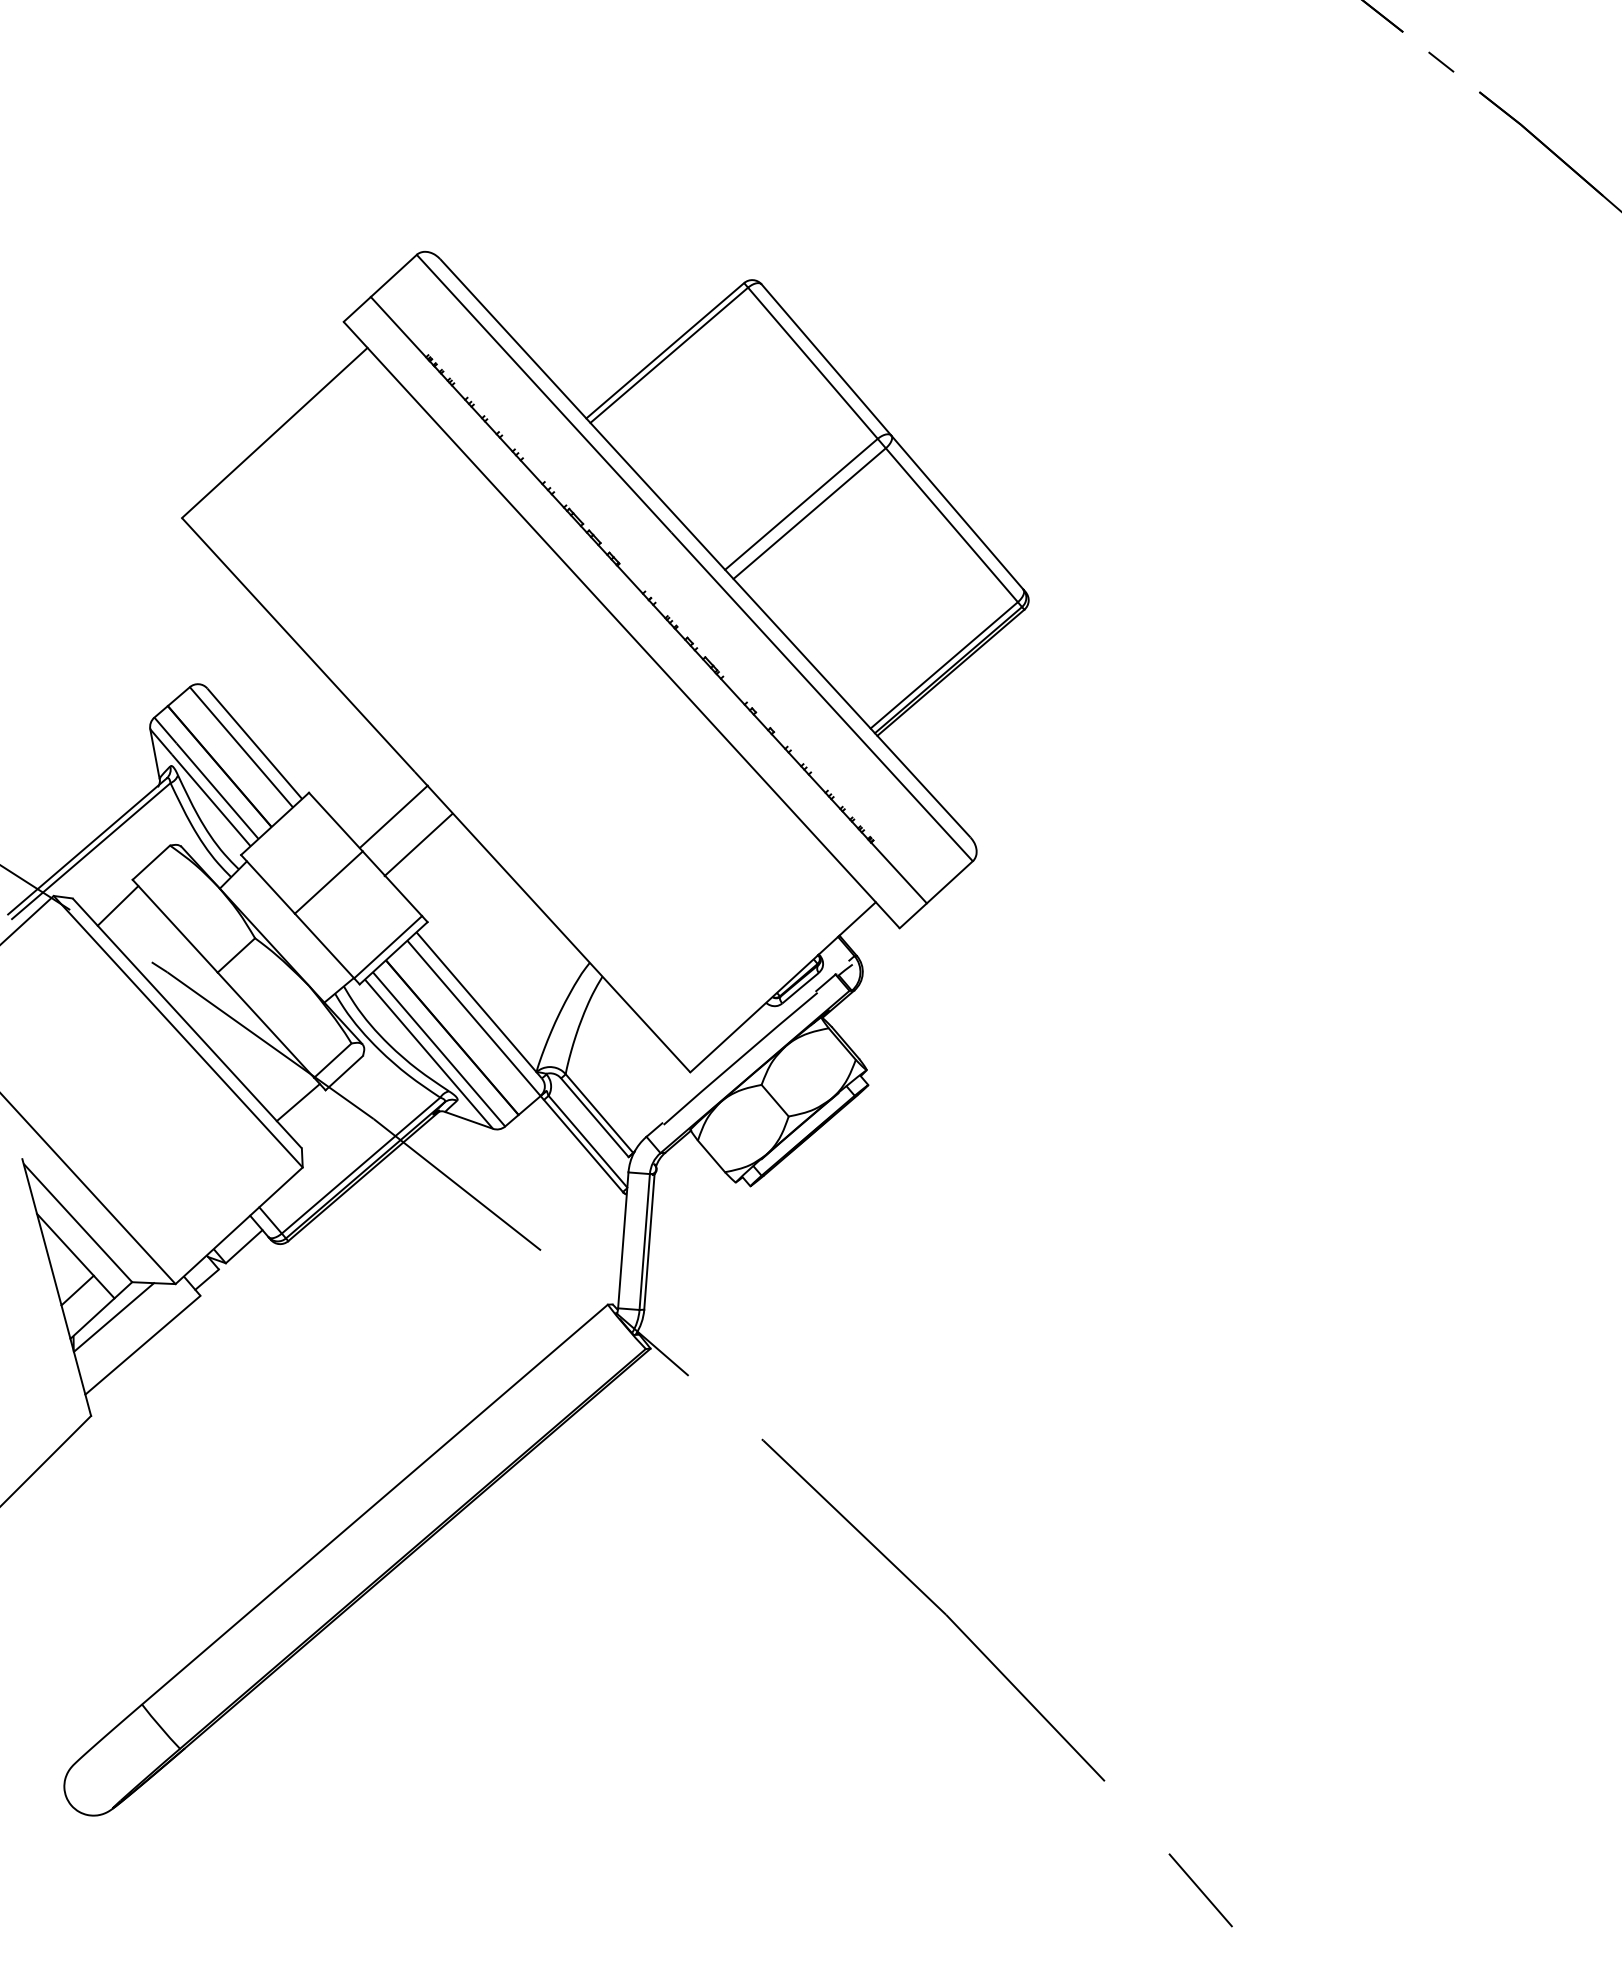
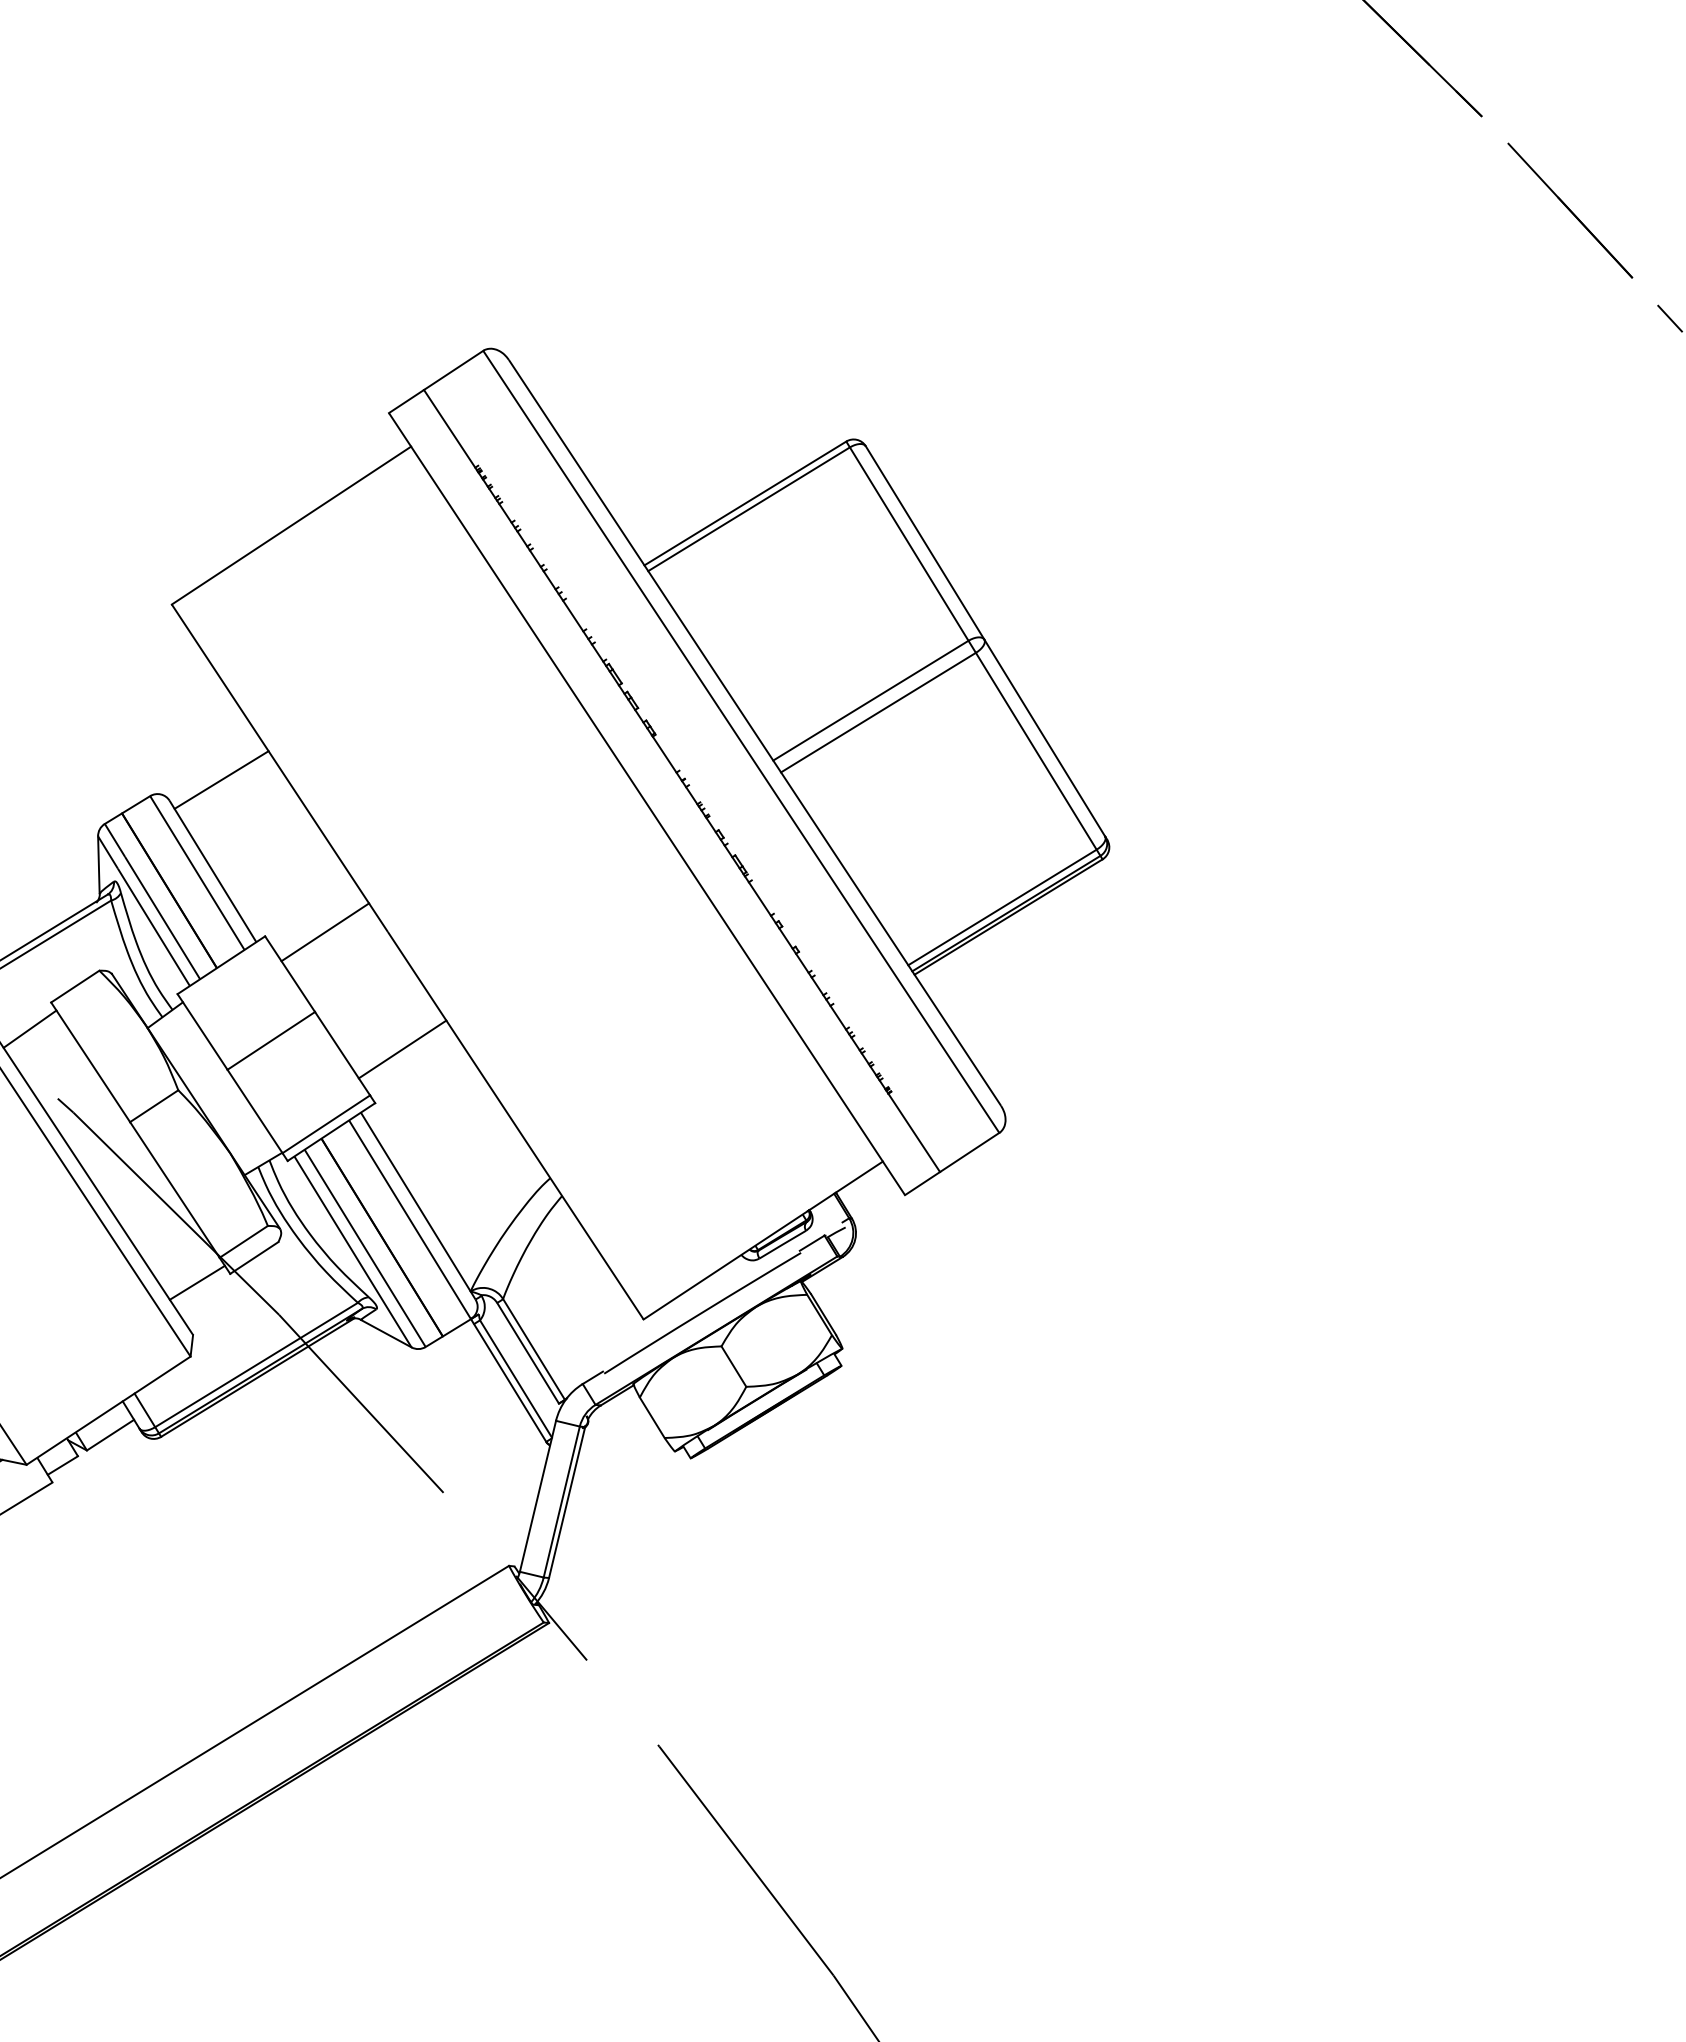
line: (249, 662) -> (221, 779), added
line: (393, 816) -> (402, 1049), moved
line: (418, 844) -> (325, 931), moved

